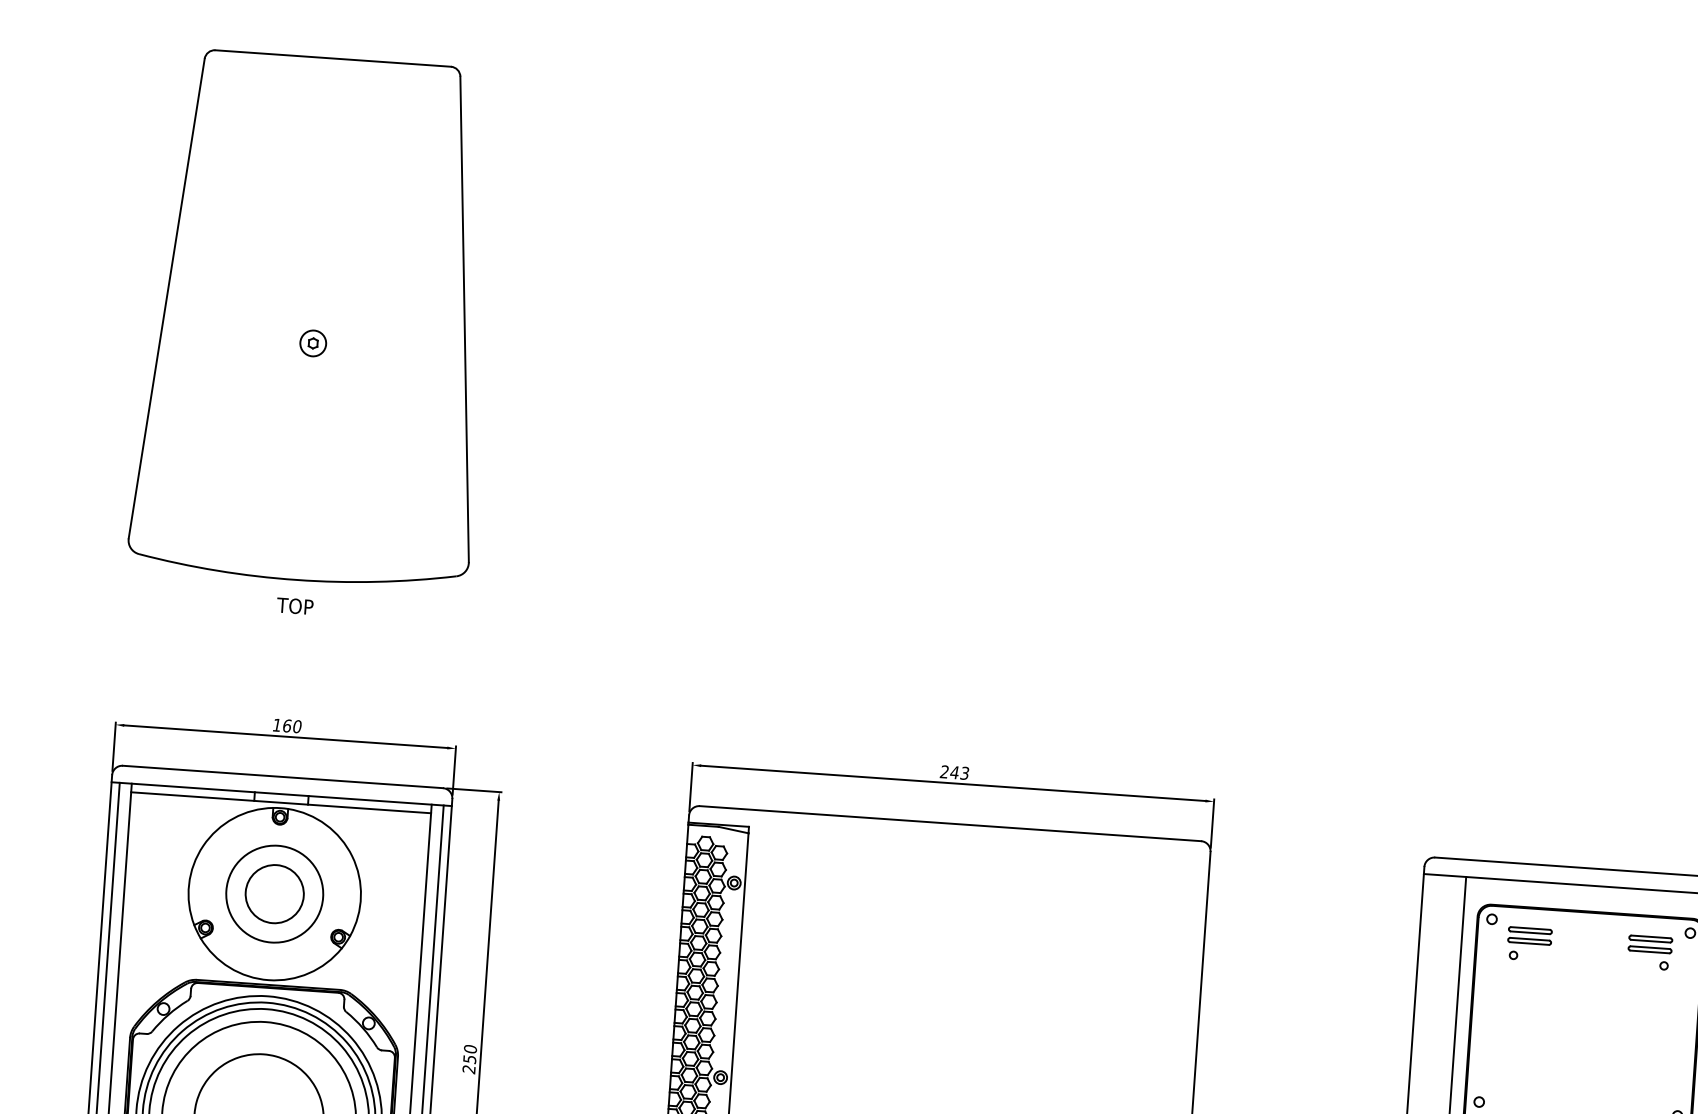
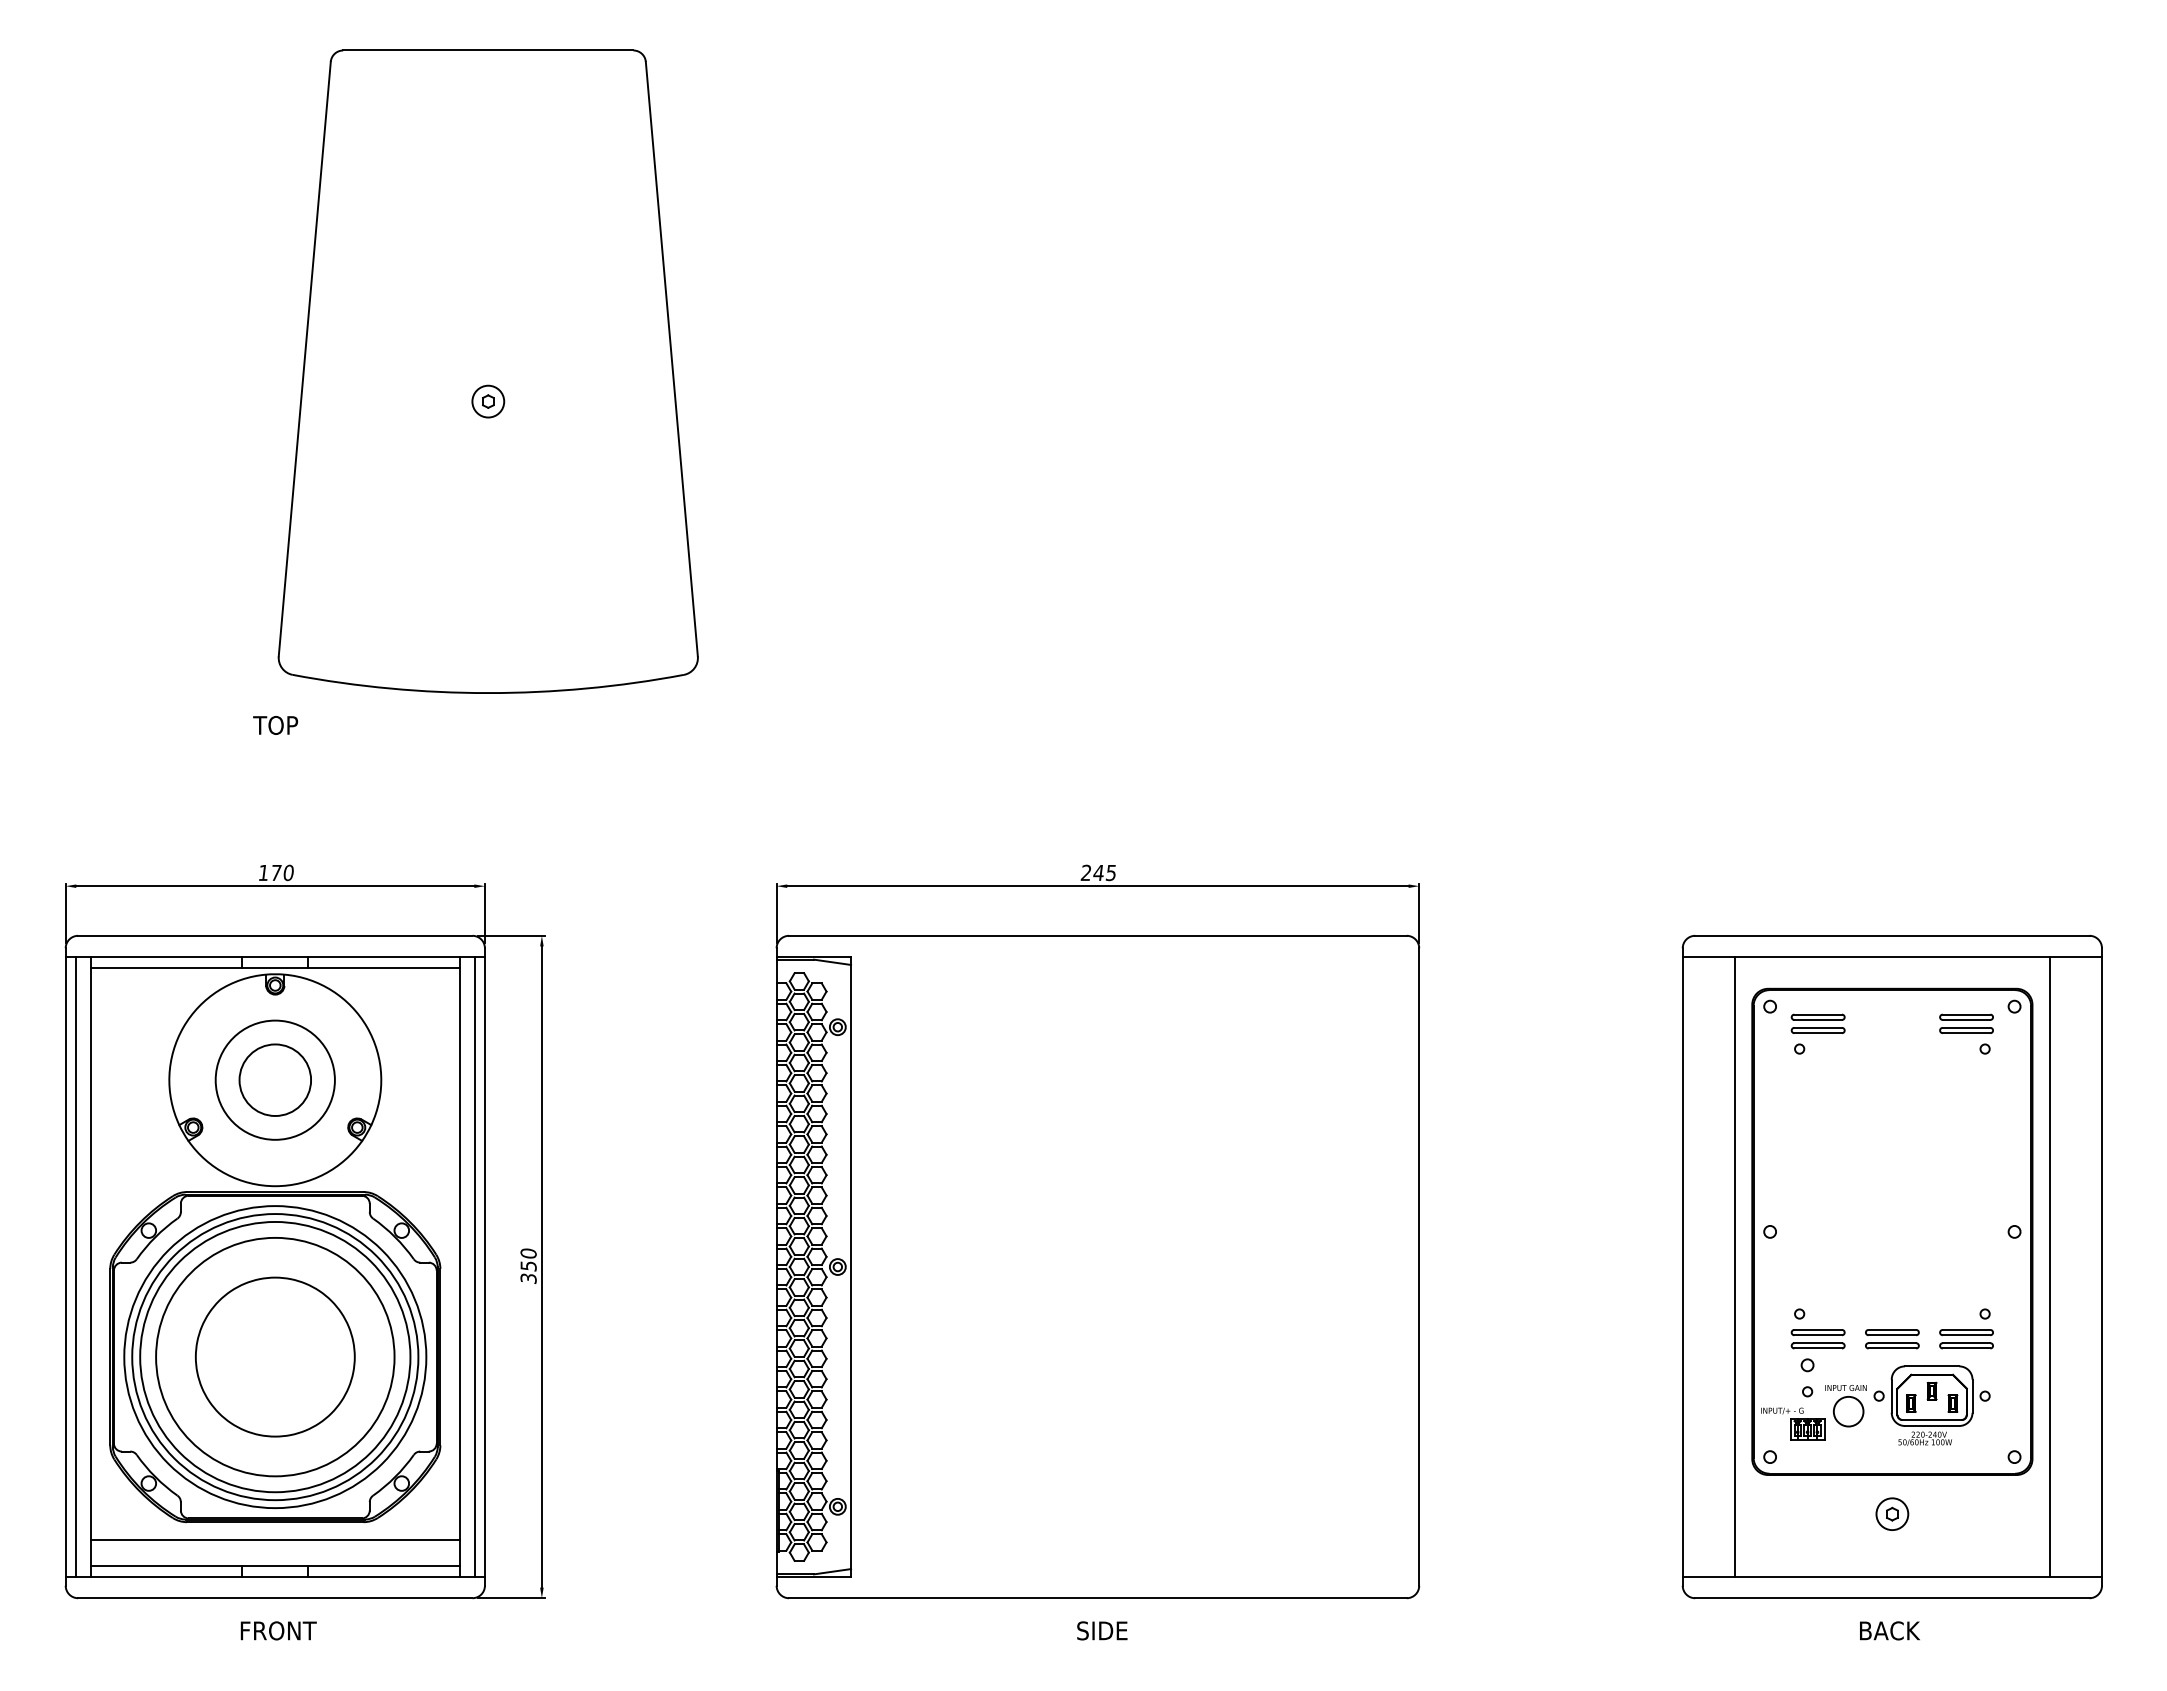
part: (314, 318) -> (487, 371), moved
text: (287, 725) -> (276, 872), 160 -> 170
text: (965, 773) -> (1111, 872), 243 -> 245
text: (468, 1069) -> (528, 1278), 250 -> 350

